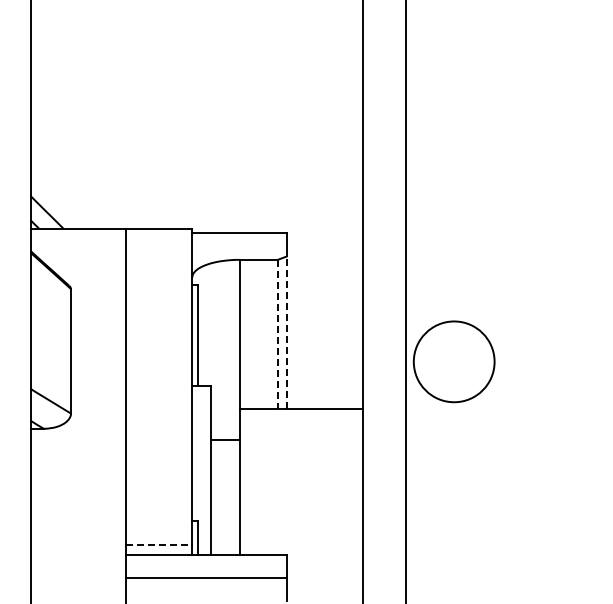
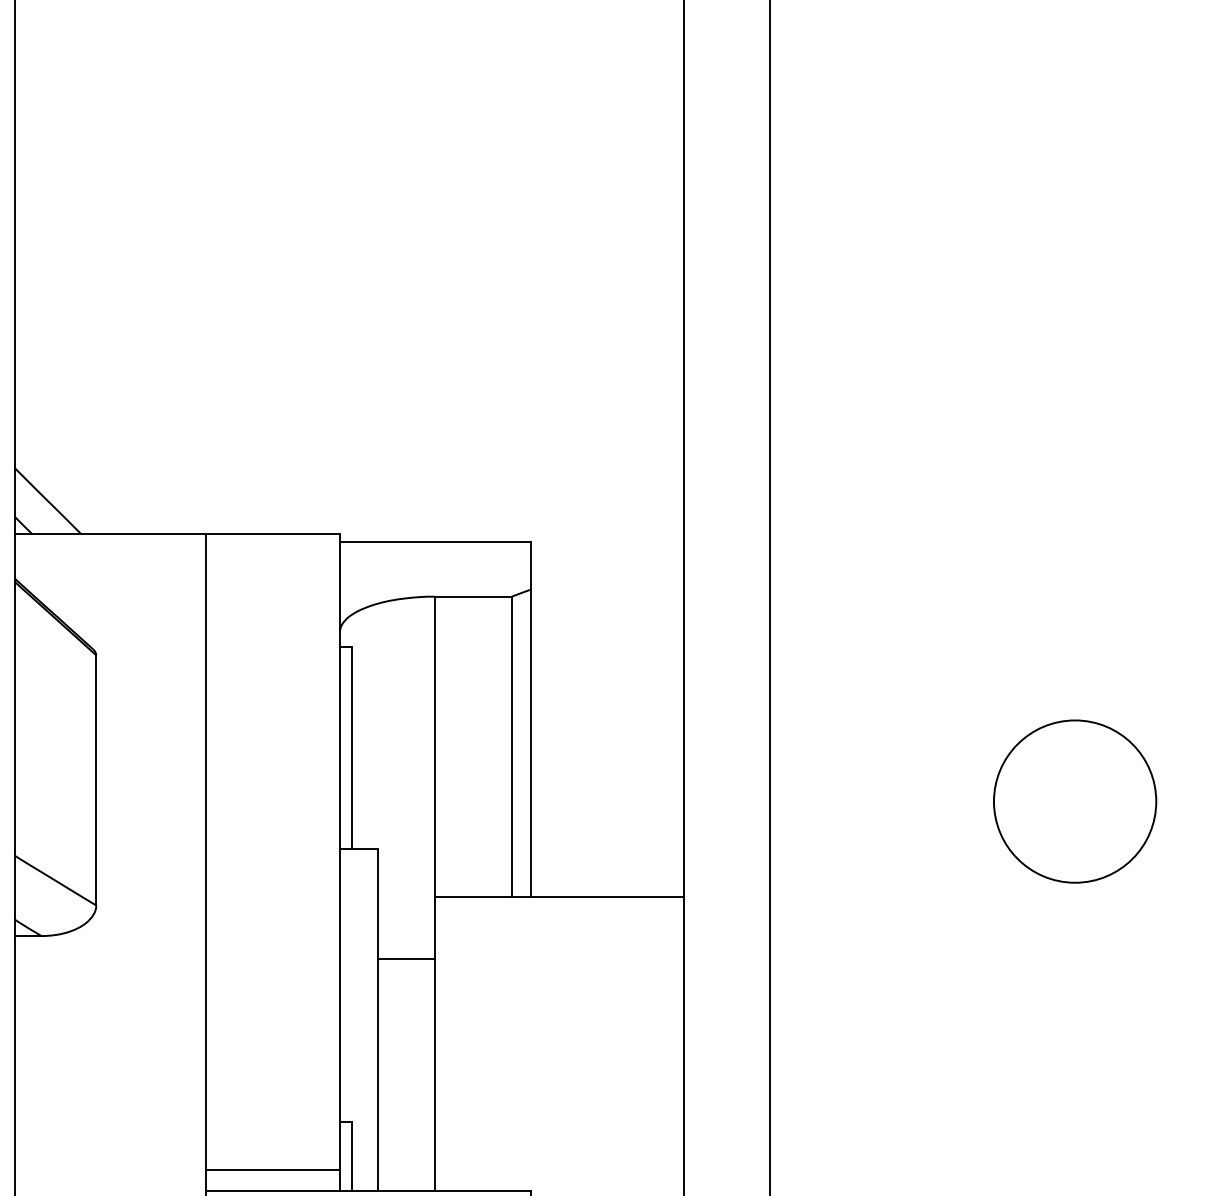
line: (287, 332) -> (531, 742), dashed -> solid
line: (277, 334) -> (511, 746), dashed -> solid
circle: (453, 361) -> (1073, 800), moved
line: (159, 545) -> (274, 1170), dashed -> solid

